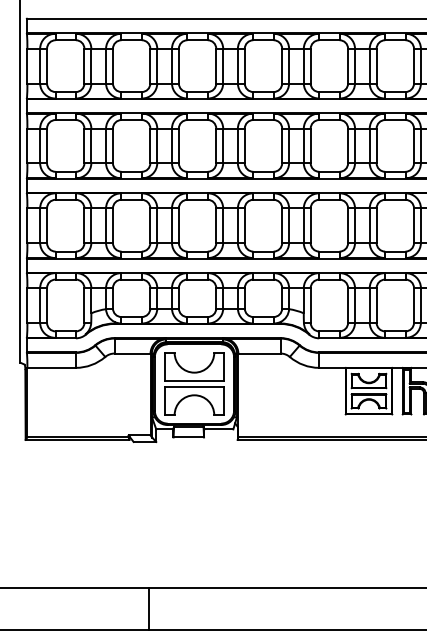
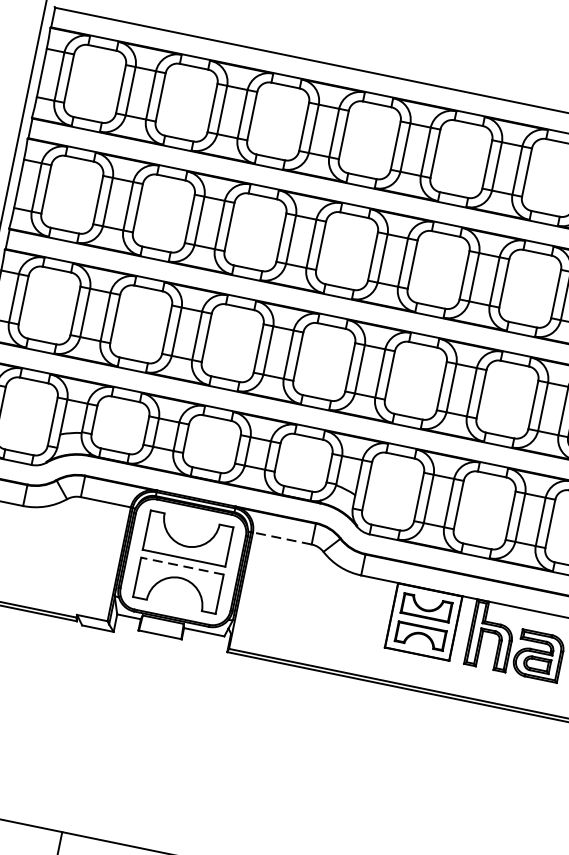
line: (259, 353) -> (282, 538), solid -> dashed
line: (194, 386) -> (182, 565), solid -> dashed

